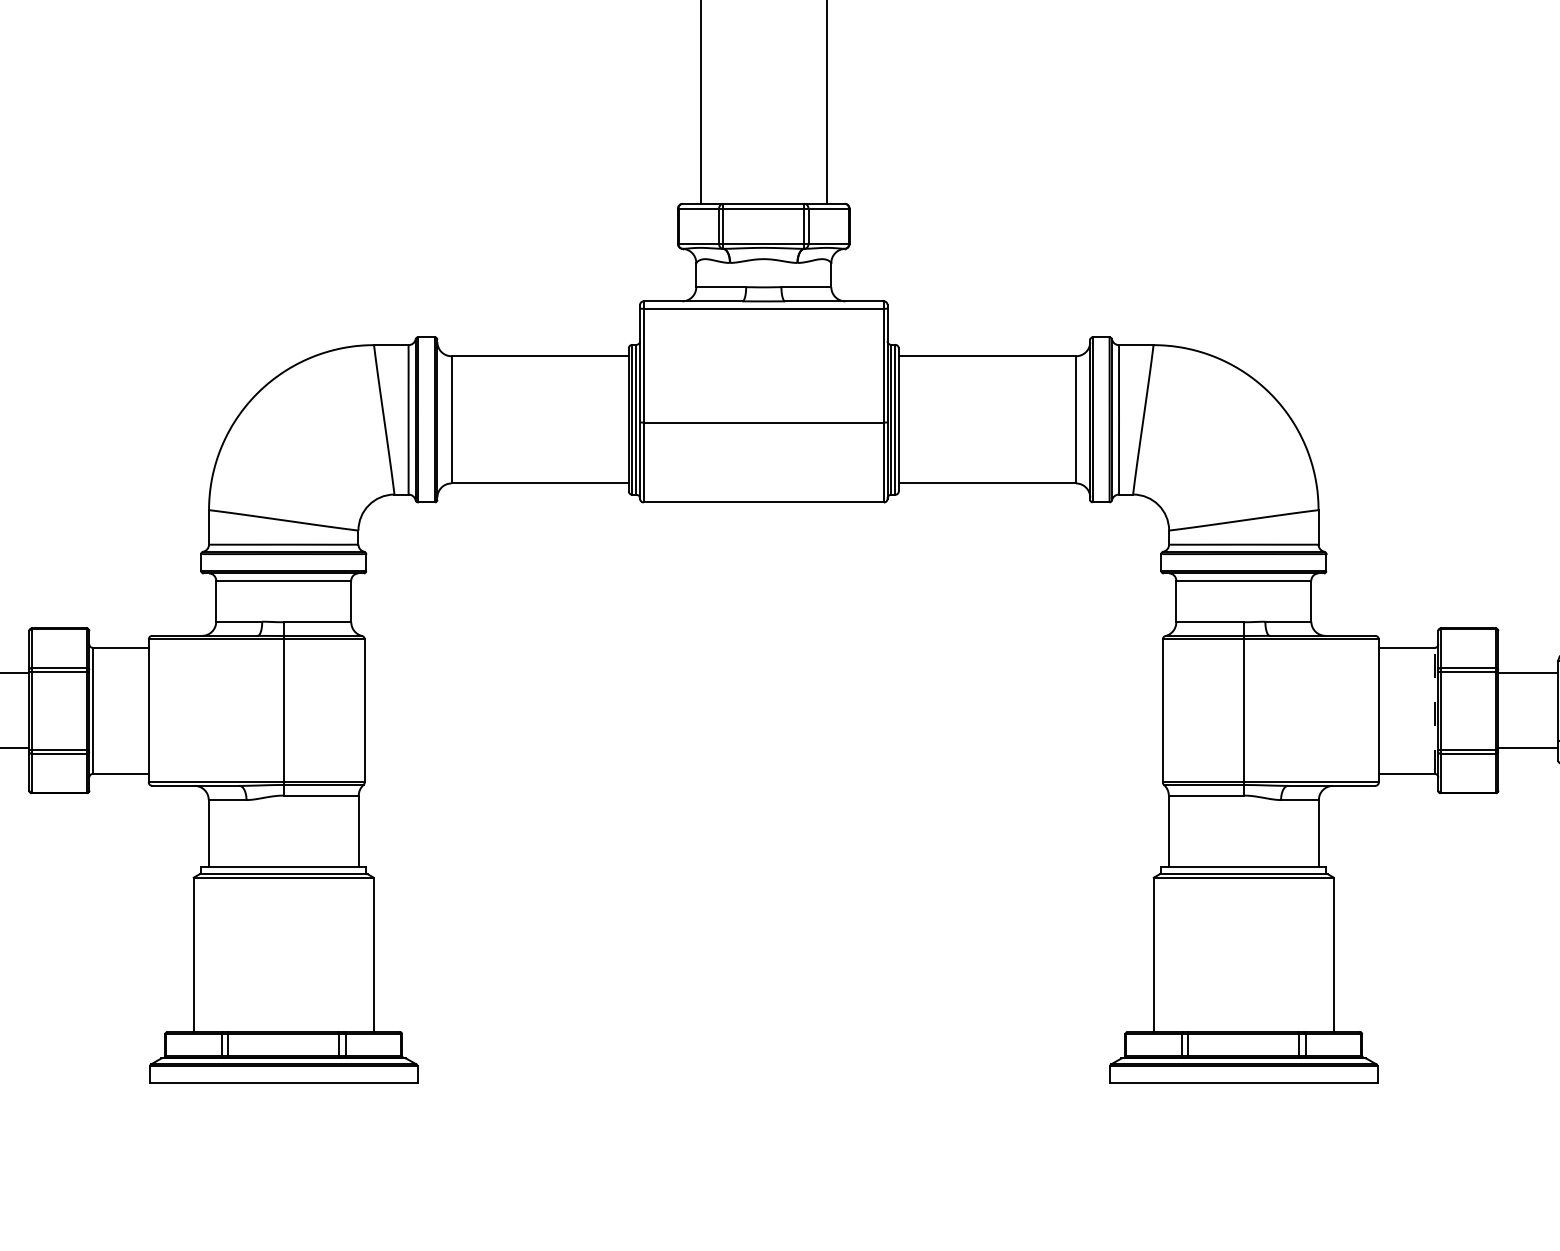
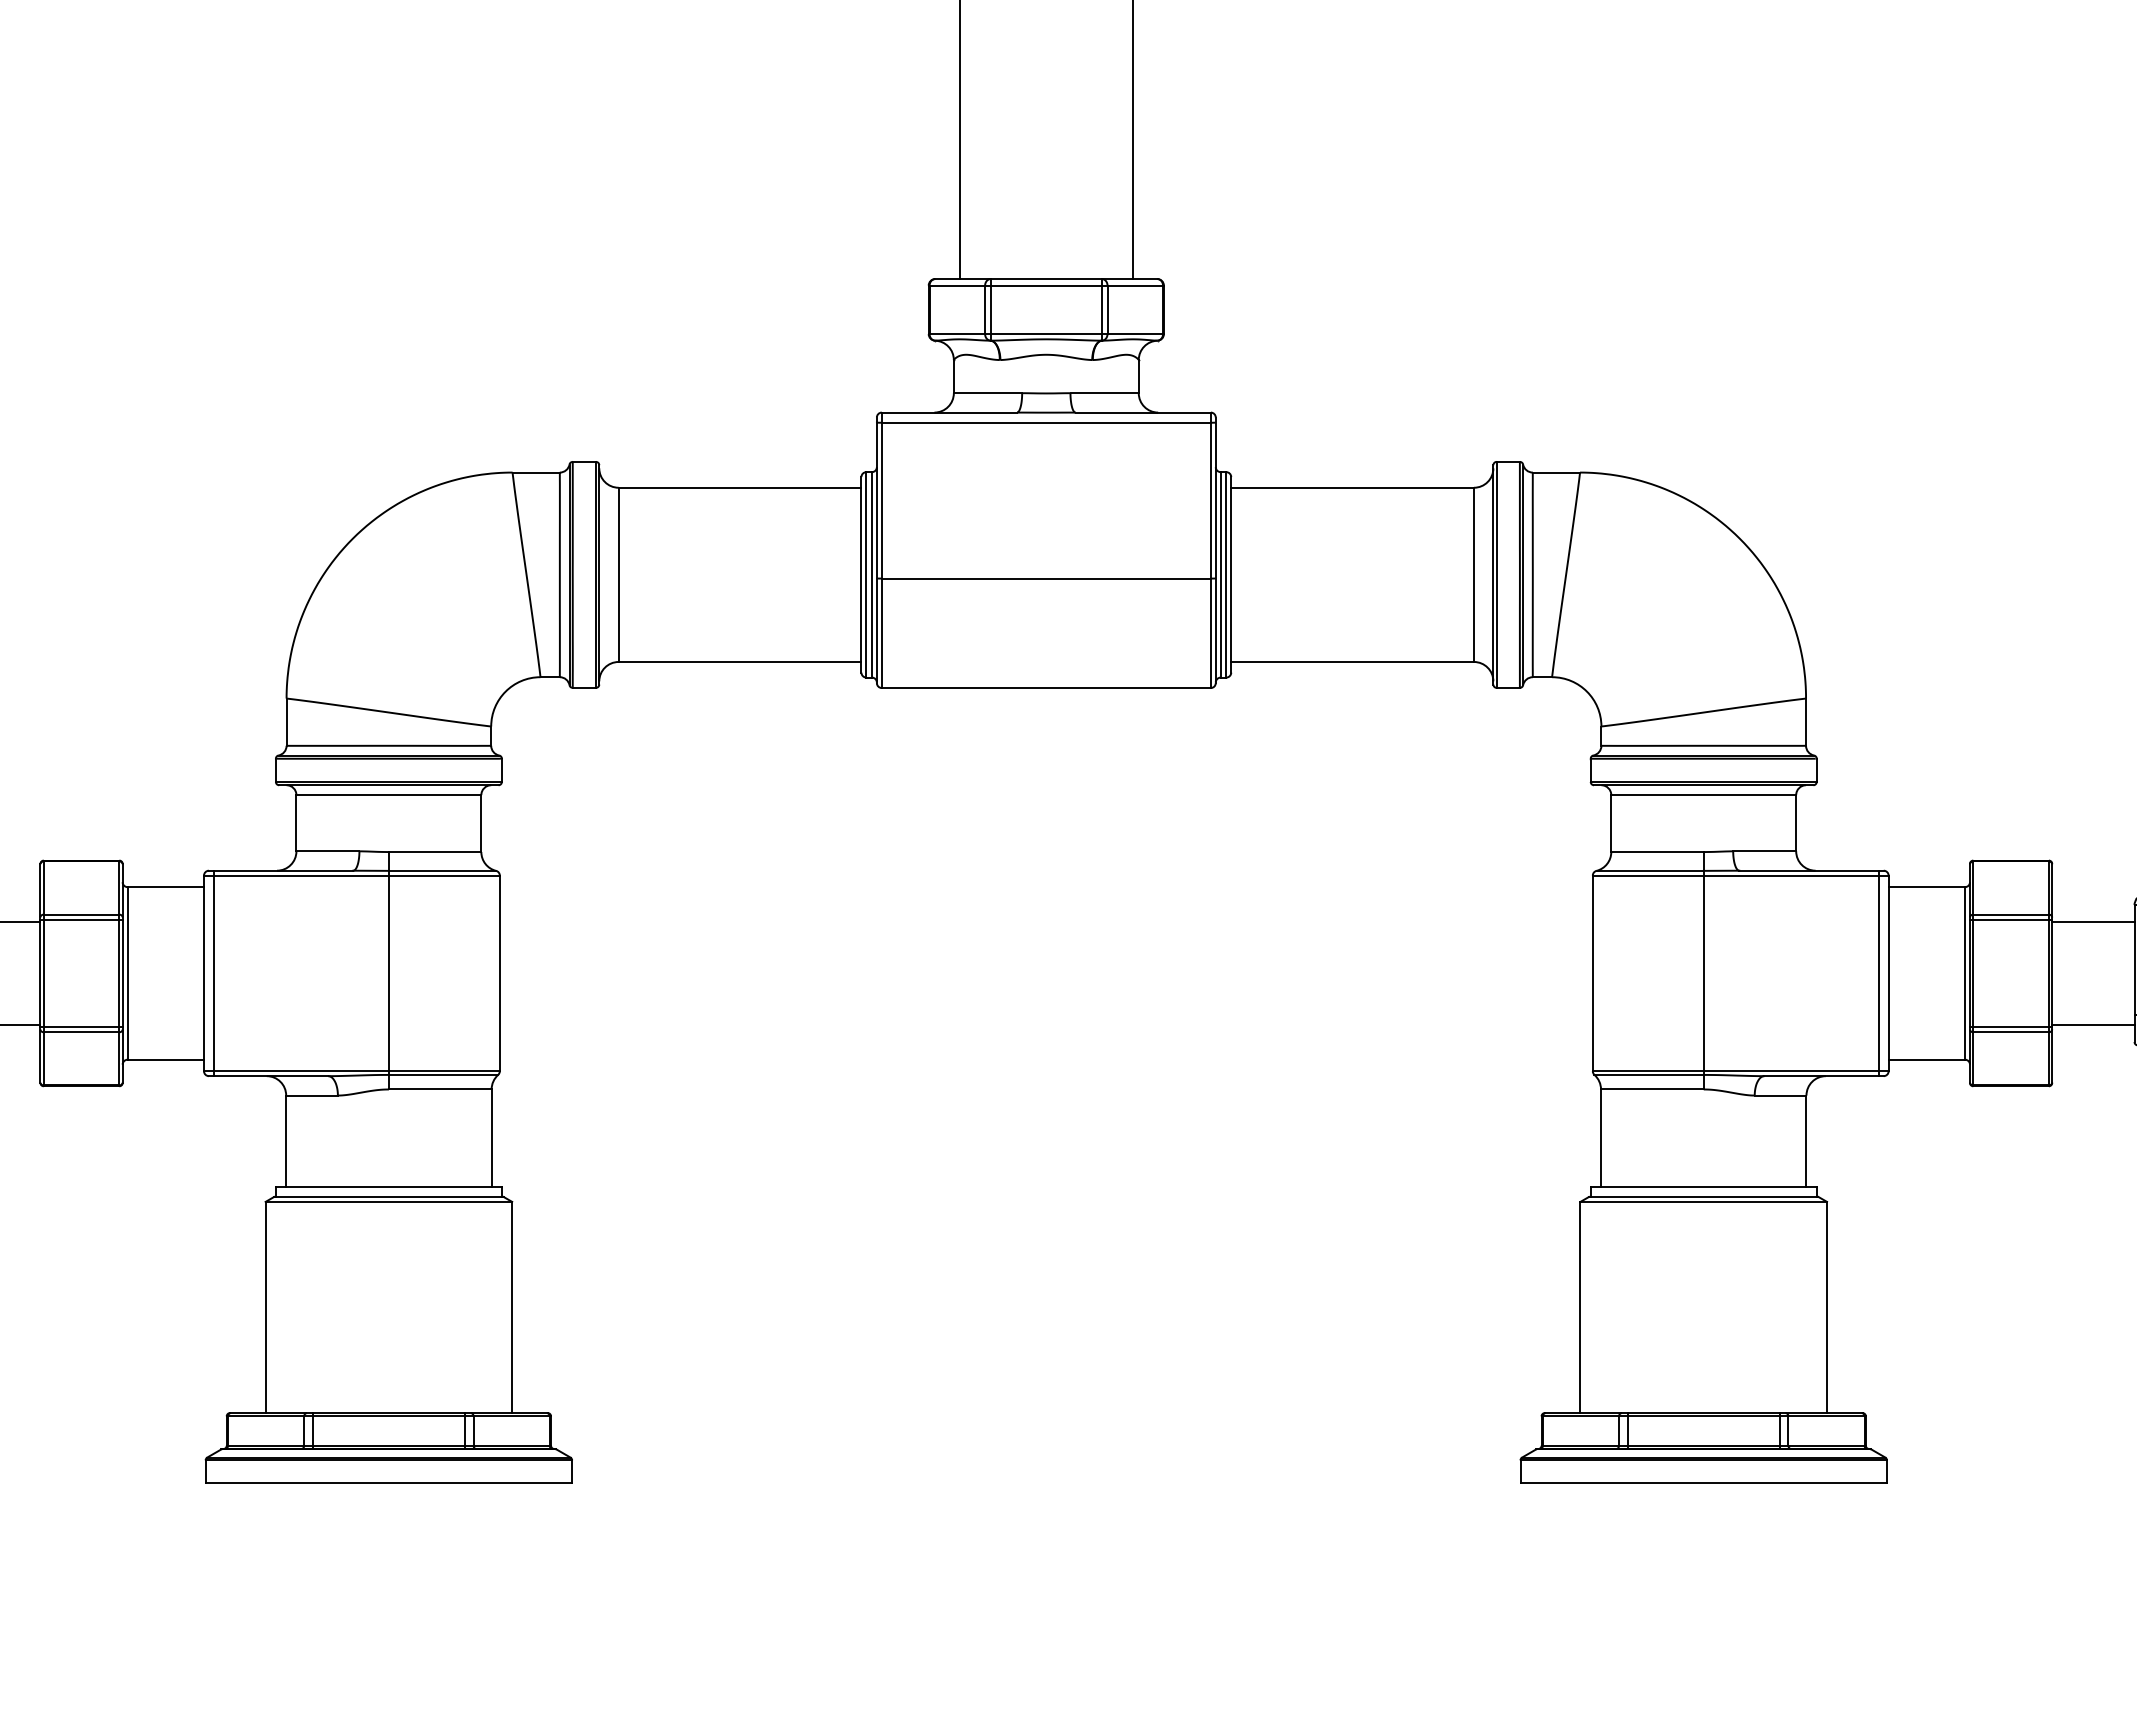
line: (155, 710) -> (213, 973), added
line: (1371, 710) -> (1878, 973), added
line: (1434, 710) -> (1965, 972), dashed -> solid

